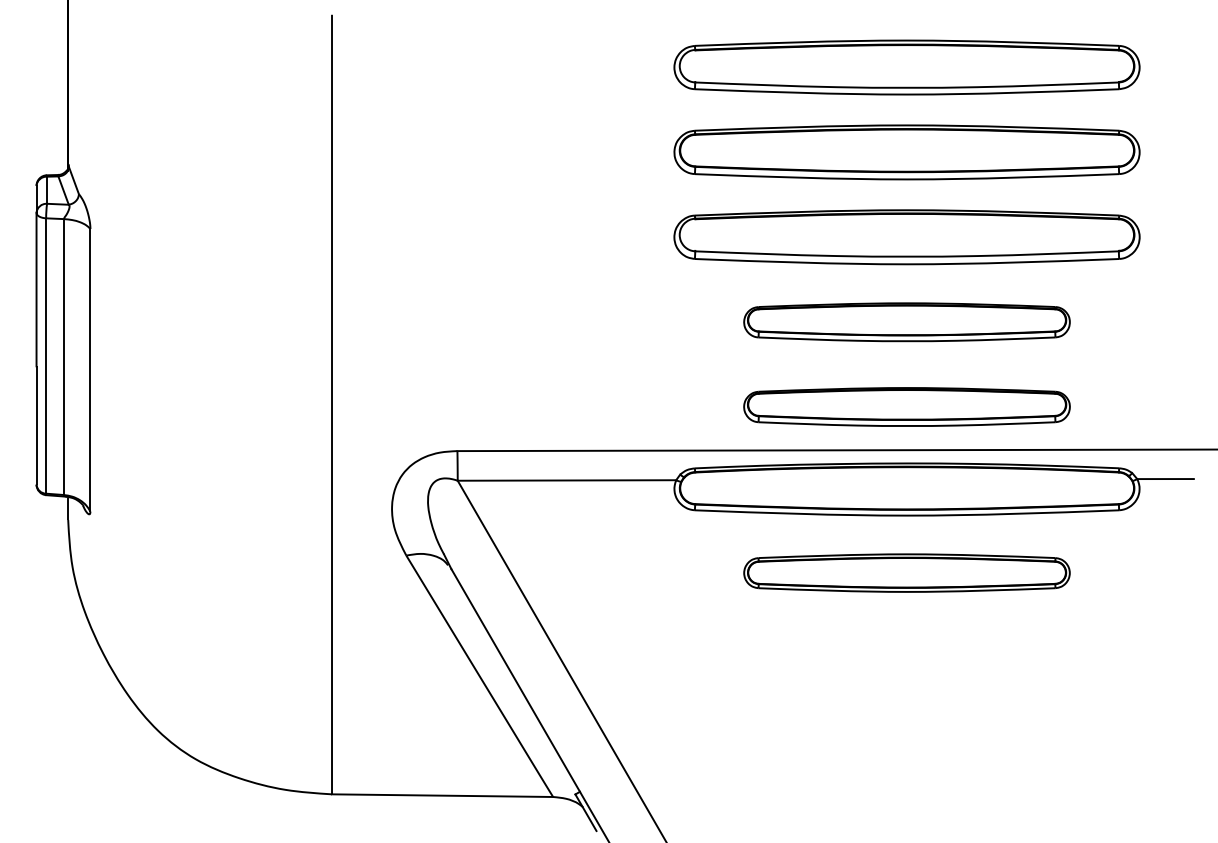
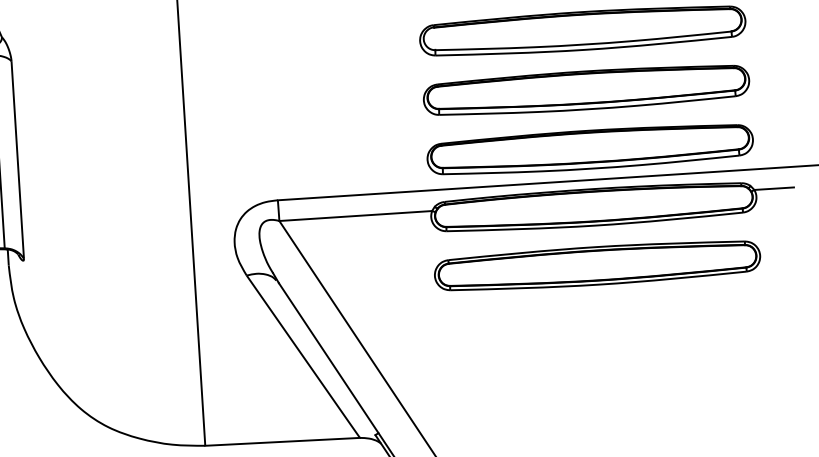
part: (906, 322) -> (586, 90), size x1.43
part: (906, 406) -> (589, 149), size x1.43
part: (906, 572) -> (597, 265), size x1.43

